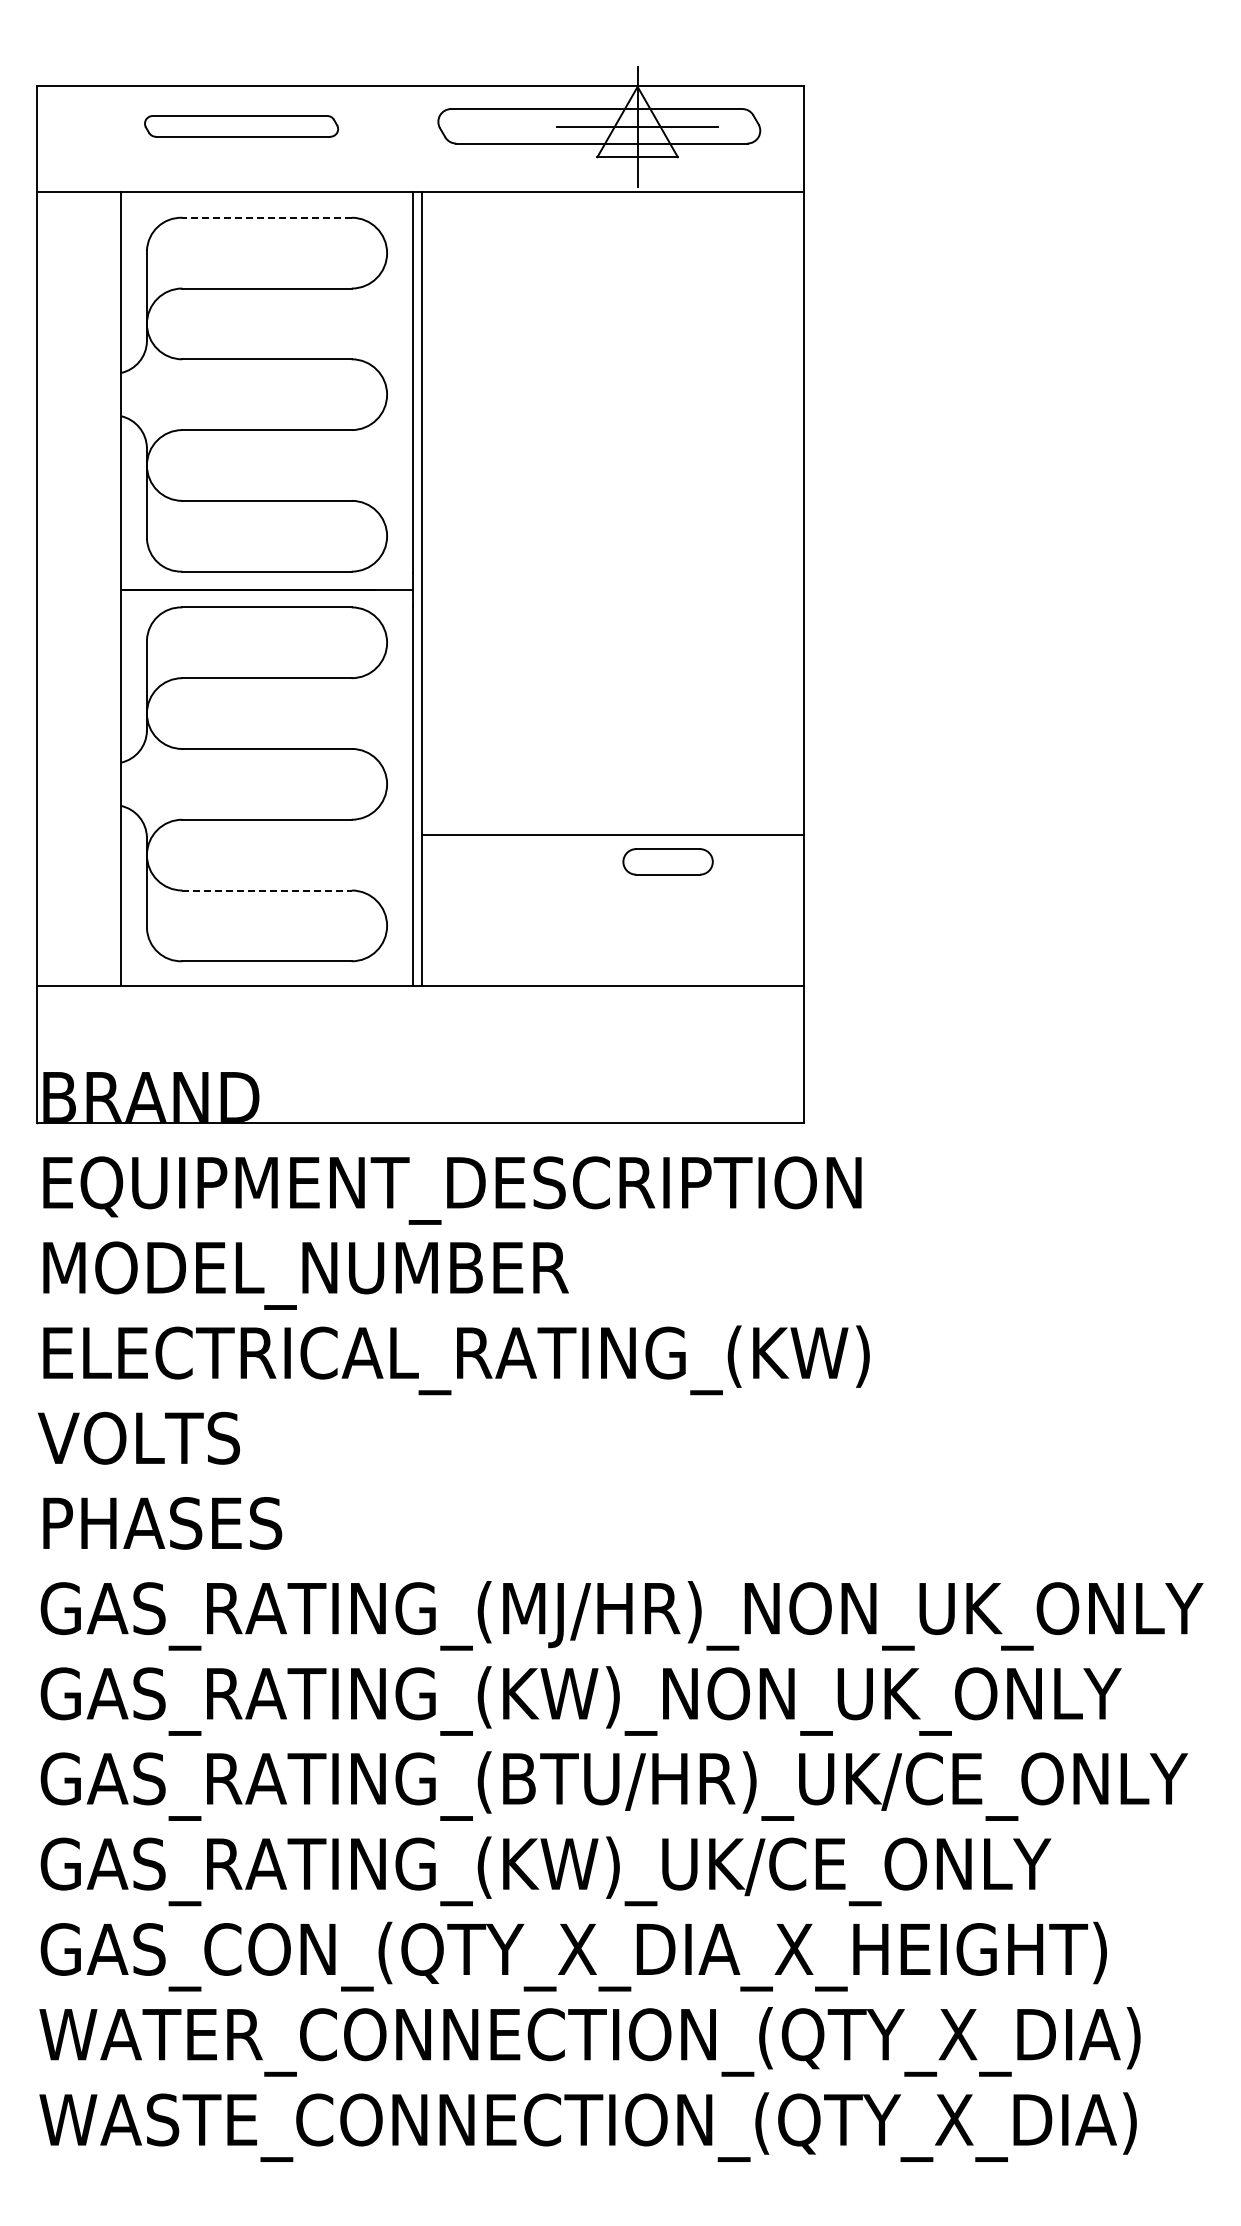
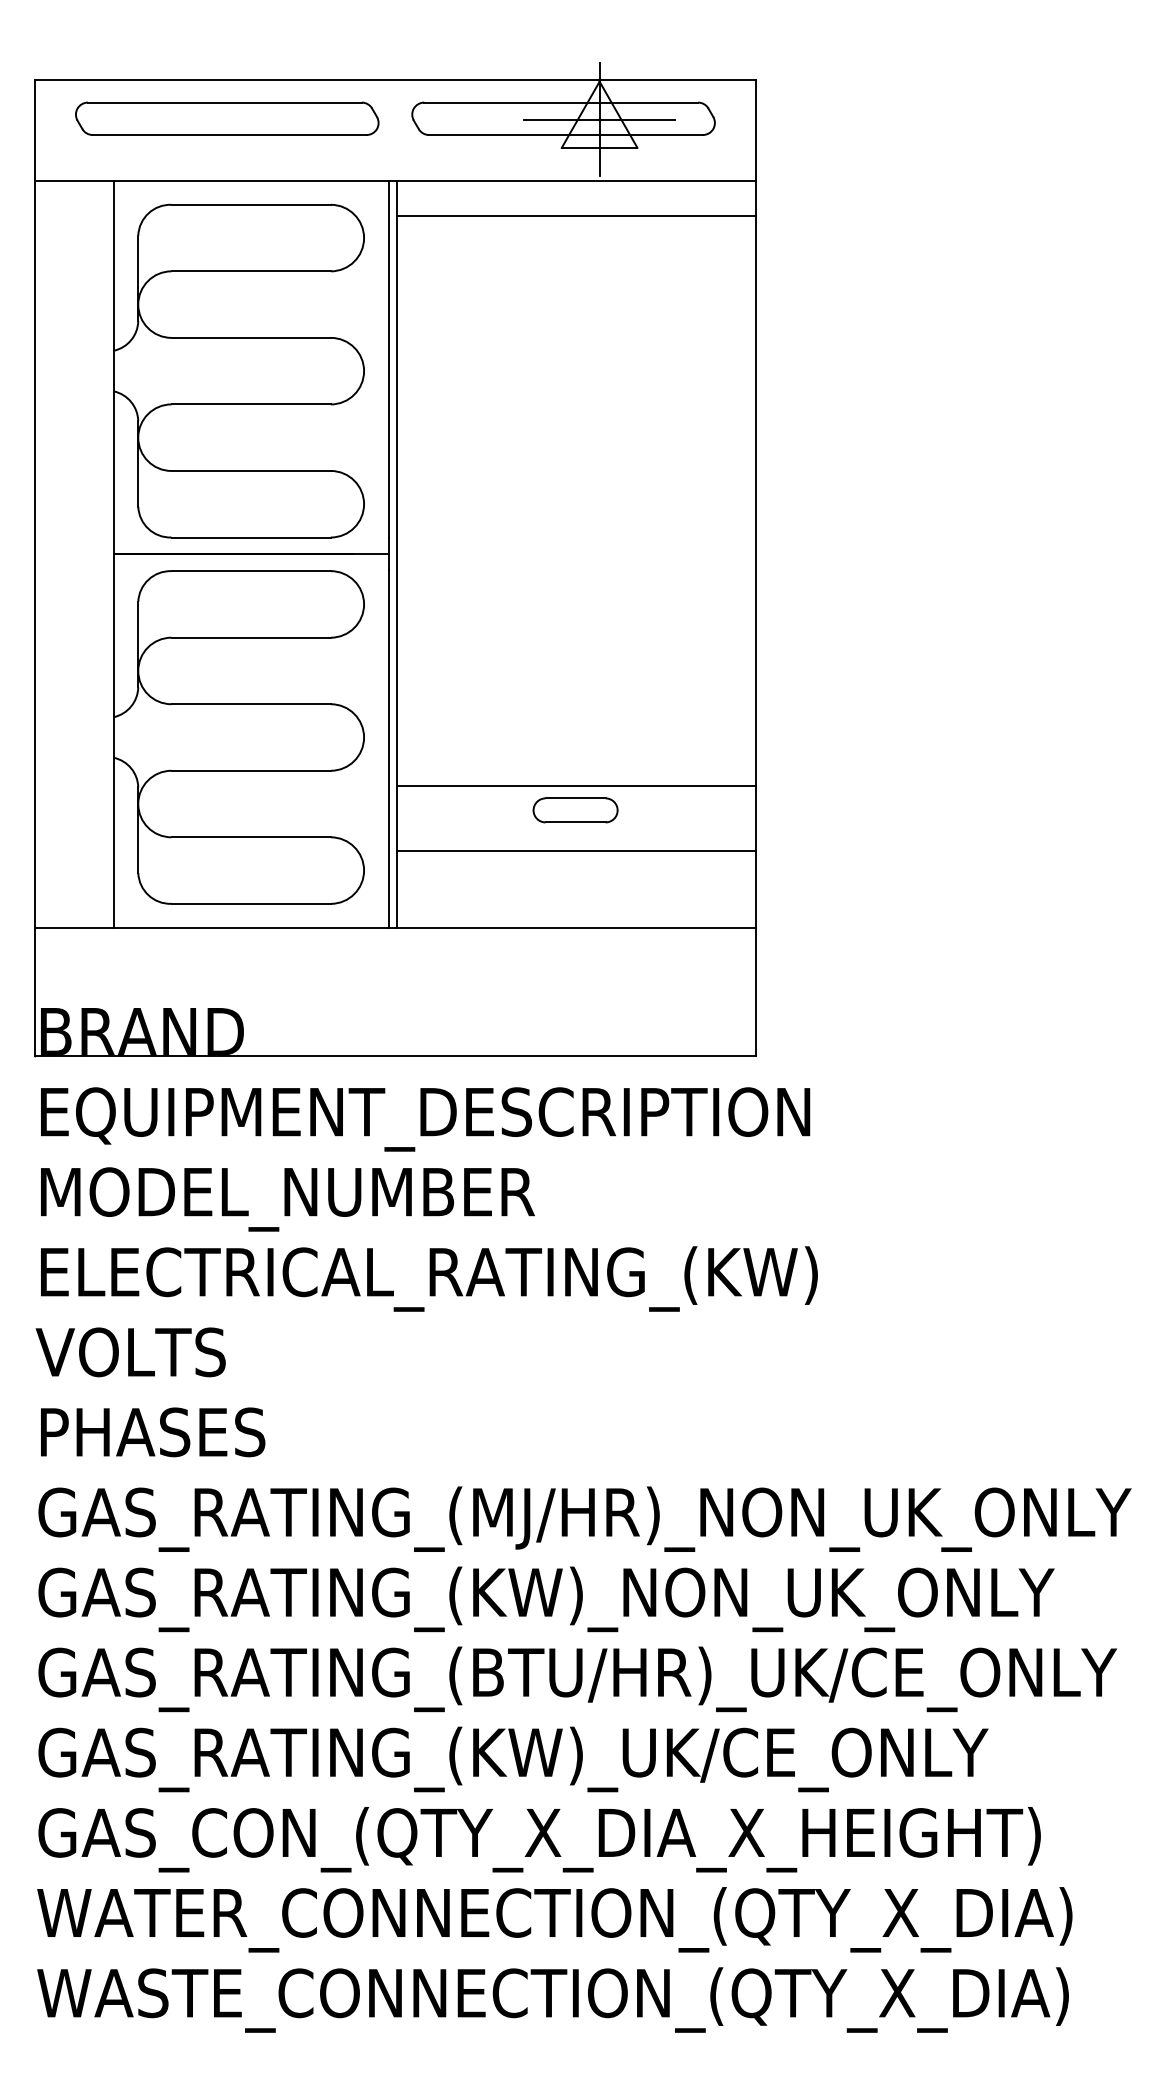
part: (241, 126) -> (227, 118), size x1.67
line: (267, 217) -> (251, 204), dashed -> solid
line: (612, 229) -> (575, 215), added
part: (667, 861) -> (575, 810), moved
line: (267, 890) -> (251, 837), dashed -> solid
line: (612, 904) -> (575, 850), added

